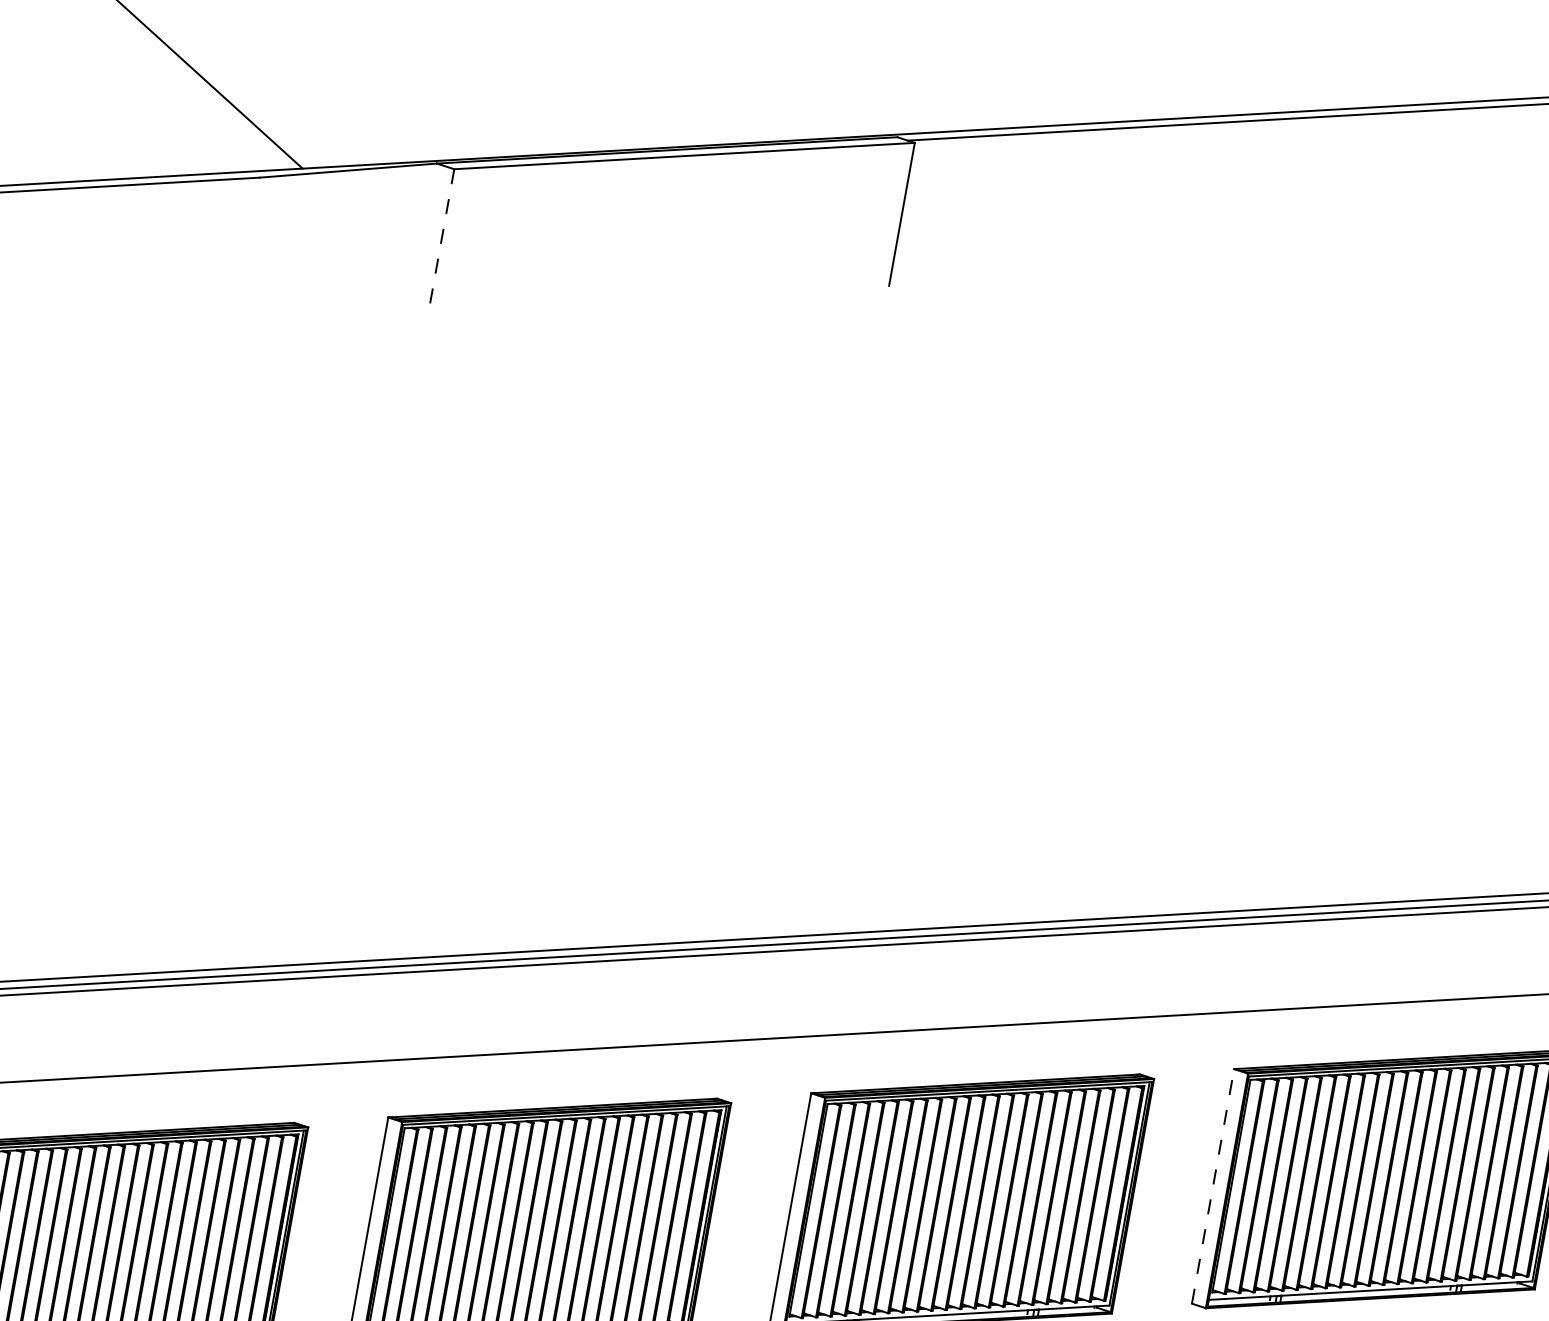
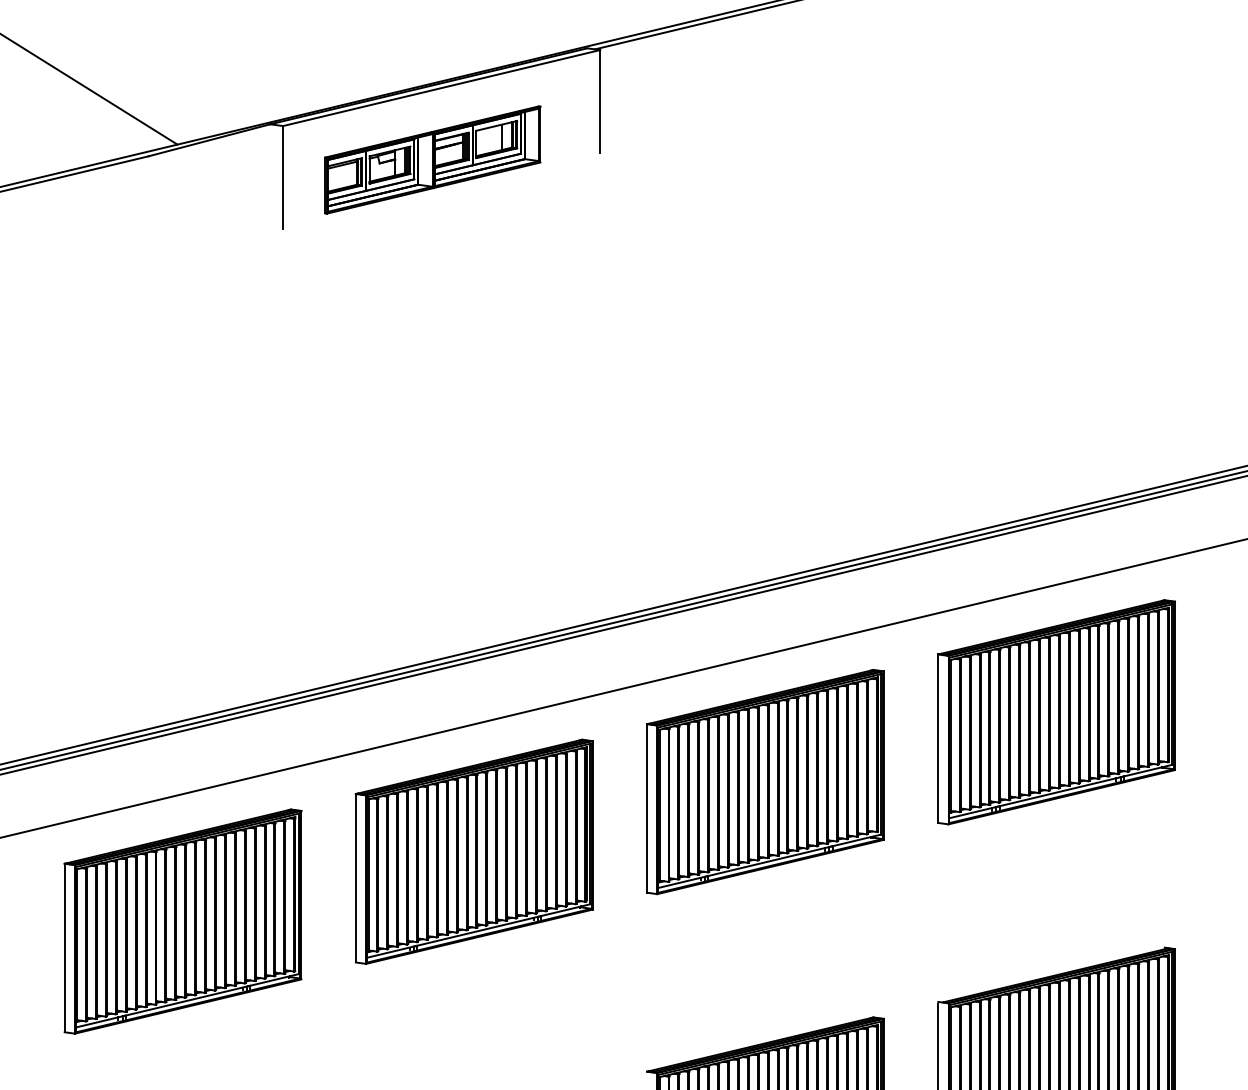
line: (442, 240) -> (283, 177), dashed -> solid
part: (653, 253) -> (432, 159), added
line: (1213, 1186) -> (938, 738), dashed -> solid

